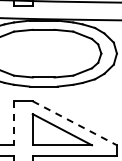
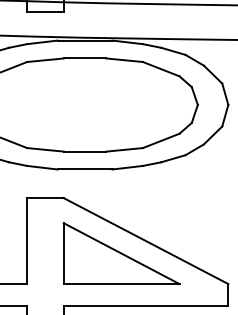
line: (14, 123) -> (28, 241), dashed -> solid
line: (75, 123) -> (147, 241), dashed -> solid

